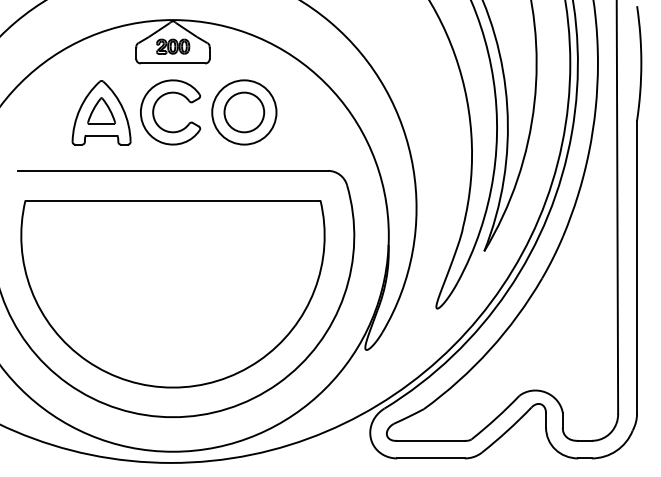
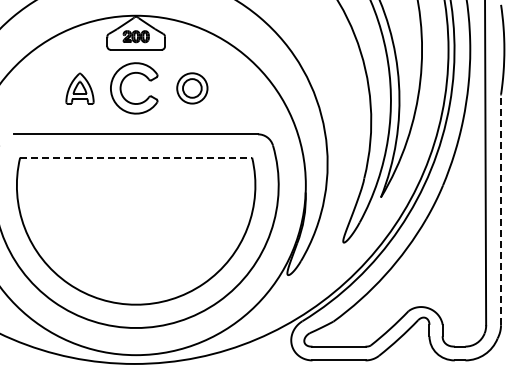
part: (100, 112) -> (79, 88), size x0.6
part: (244, 112) -> (192, 88), size x0.6
line: (173, 200) -> (136, 157), solid -> dashed
line: (637, 267) -> (501, 210), solid -> dashed

